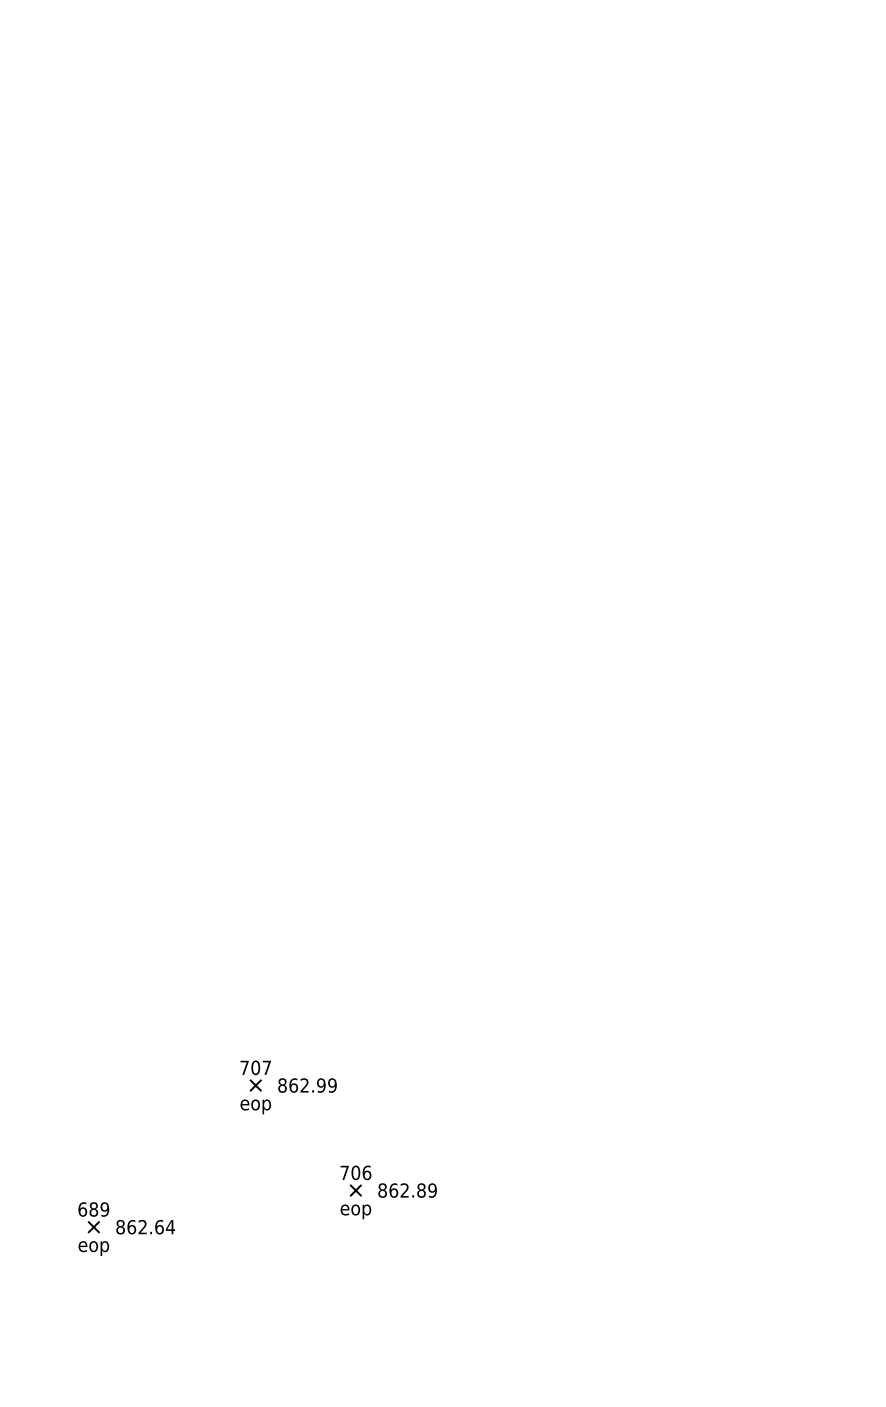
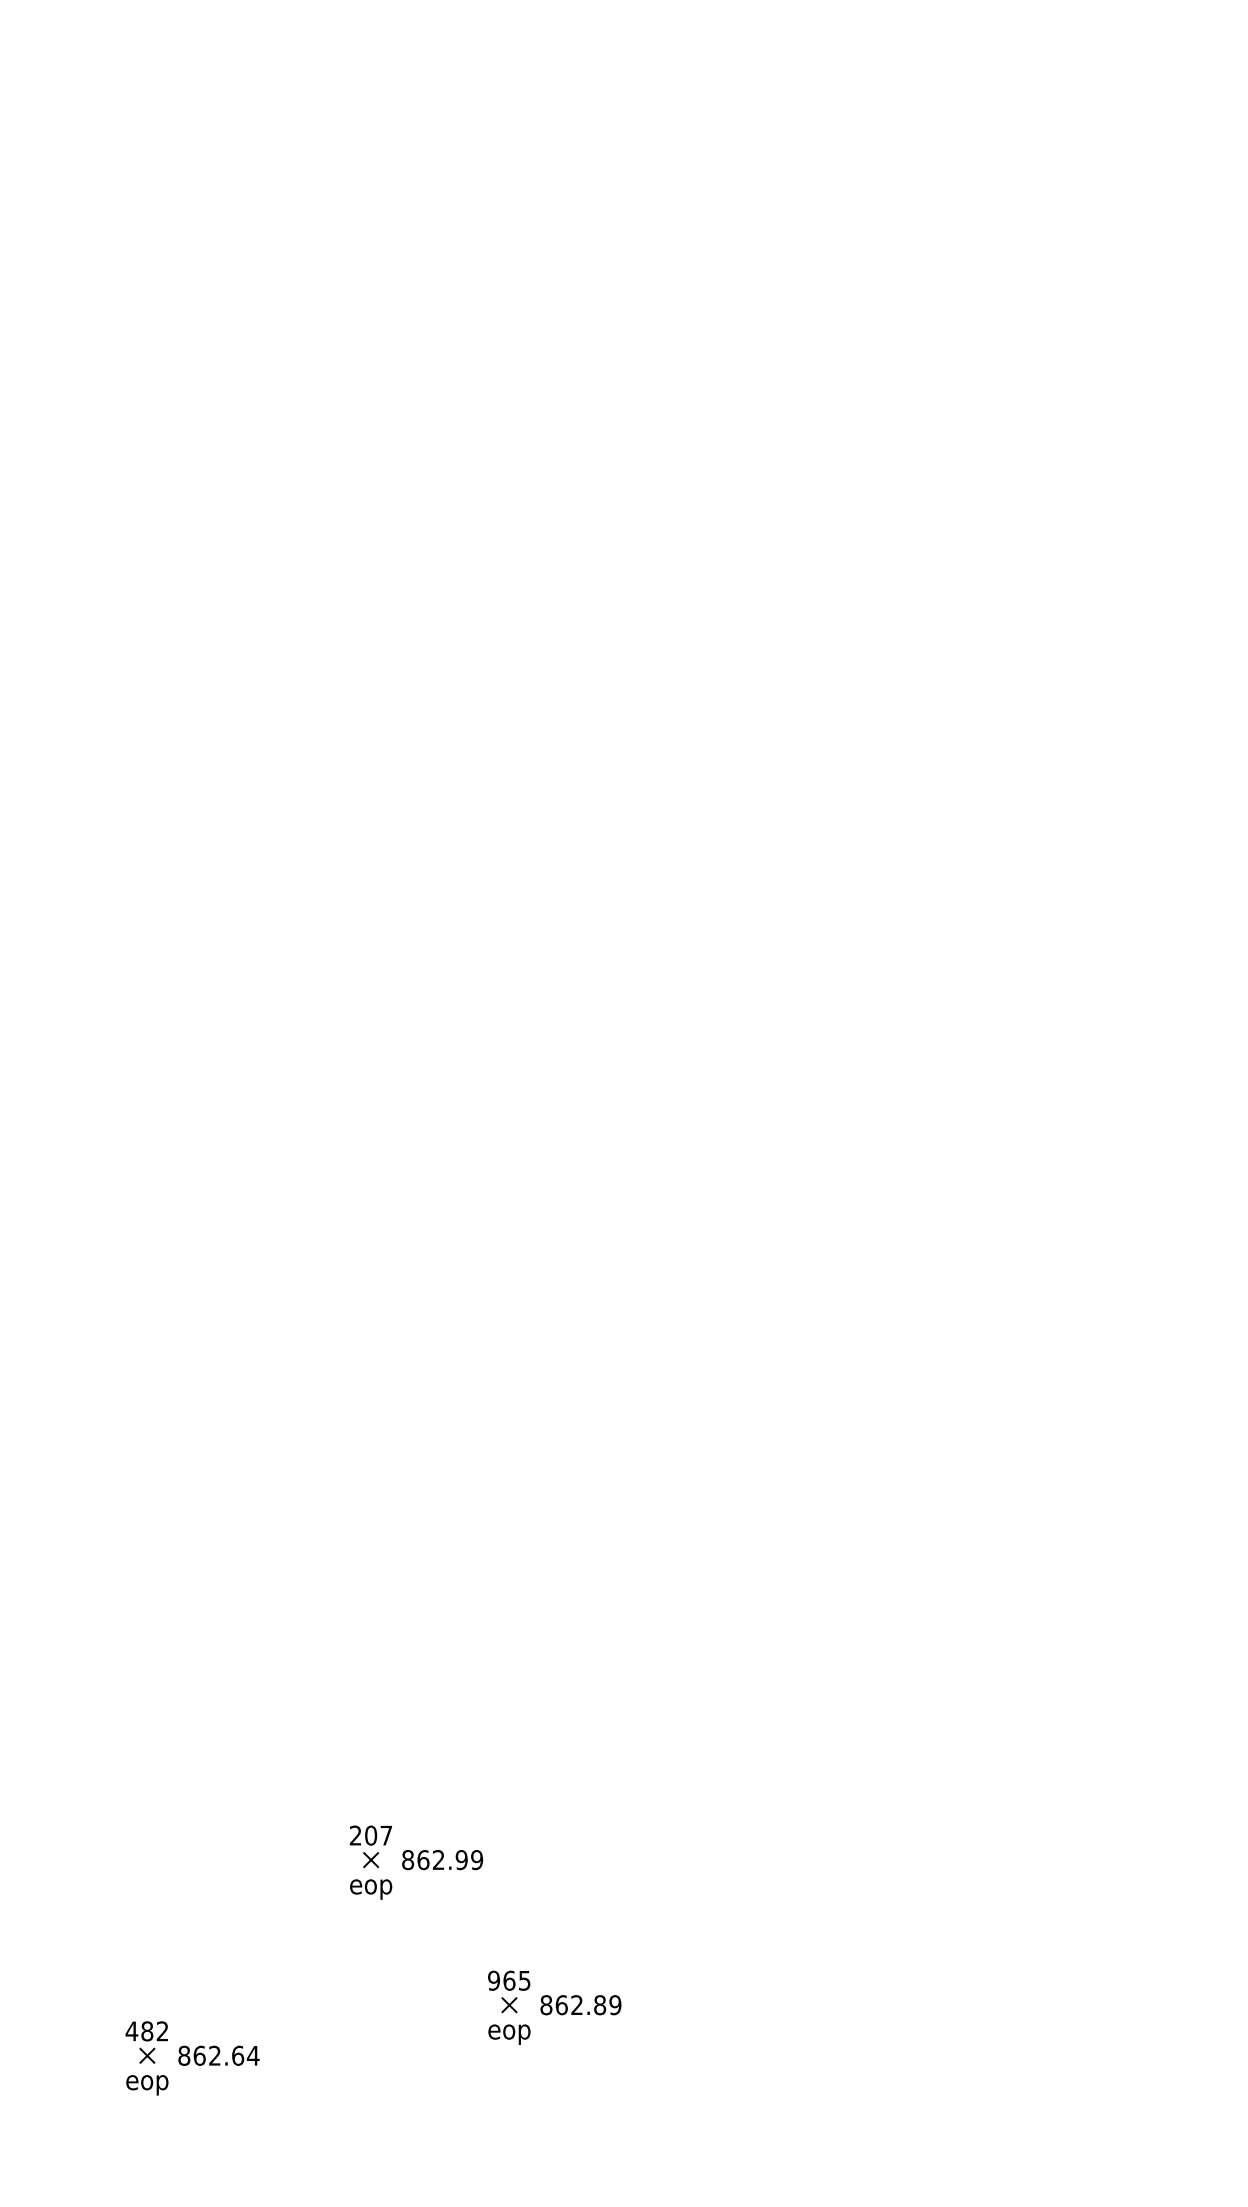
text: (244, 1067) -> (355, 1835), 707 -> 207
text: (355, 1172) -> (509, 1980), 706 -> 965
text: (93, 1209) -> (146, 2031), 689 -> 482

